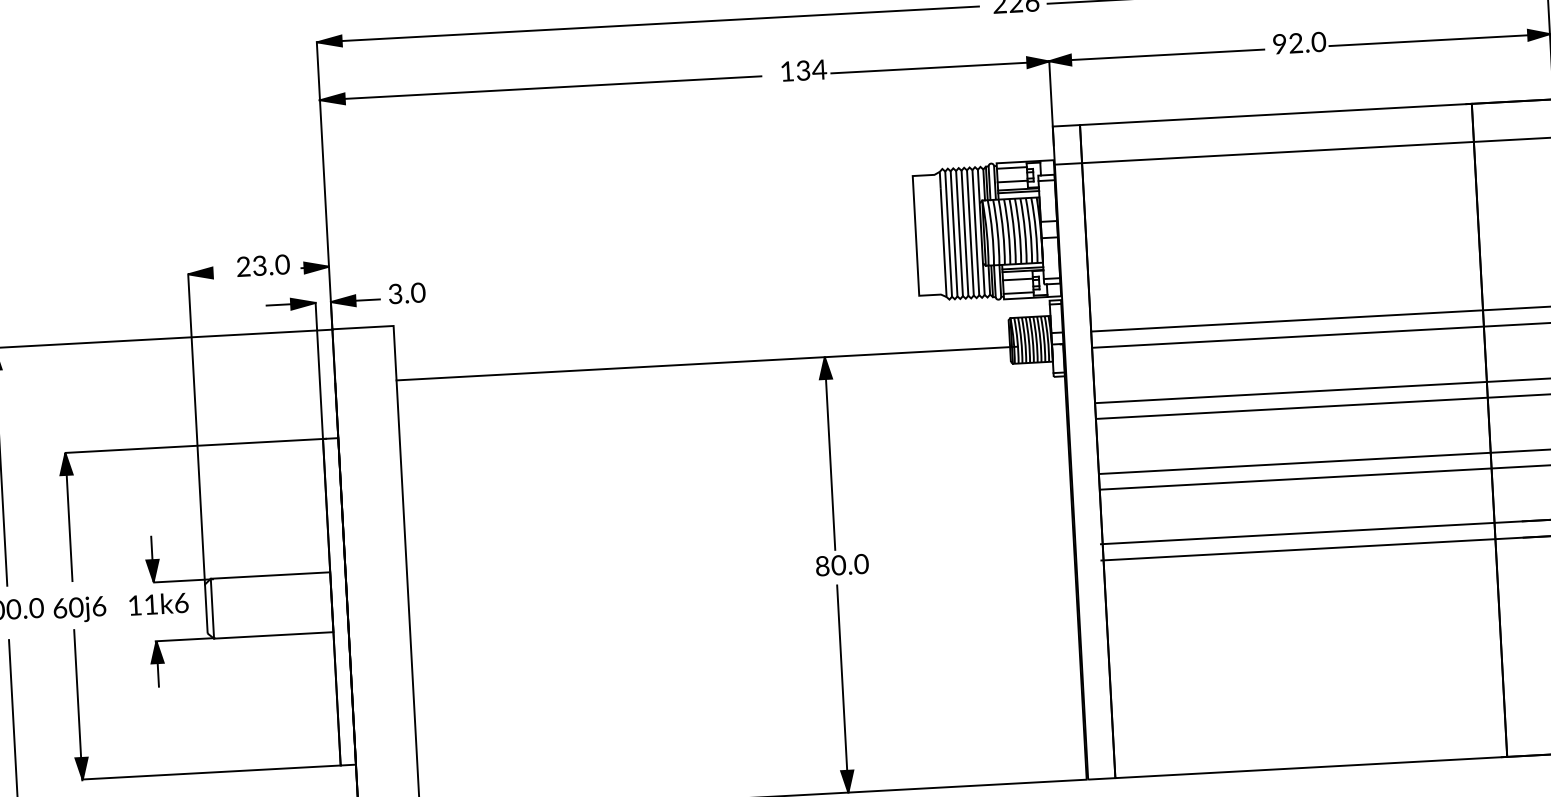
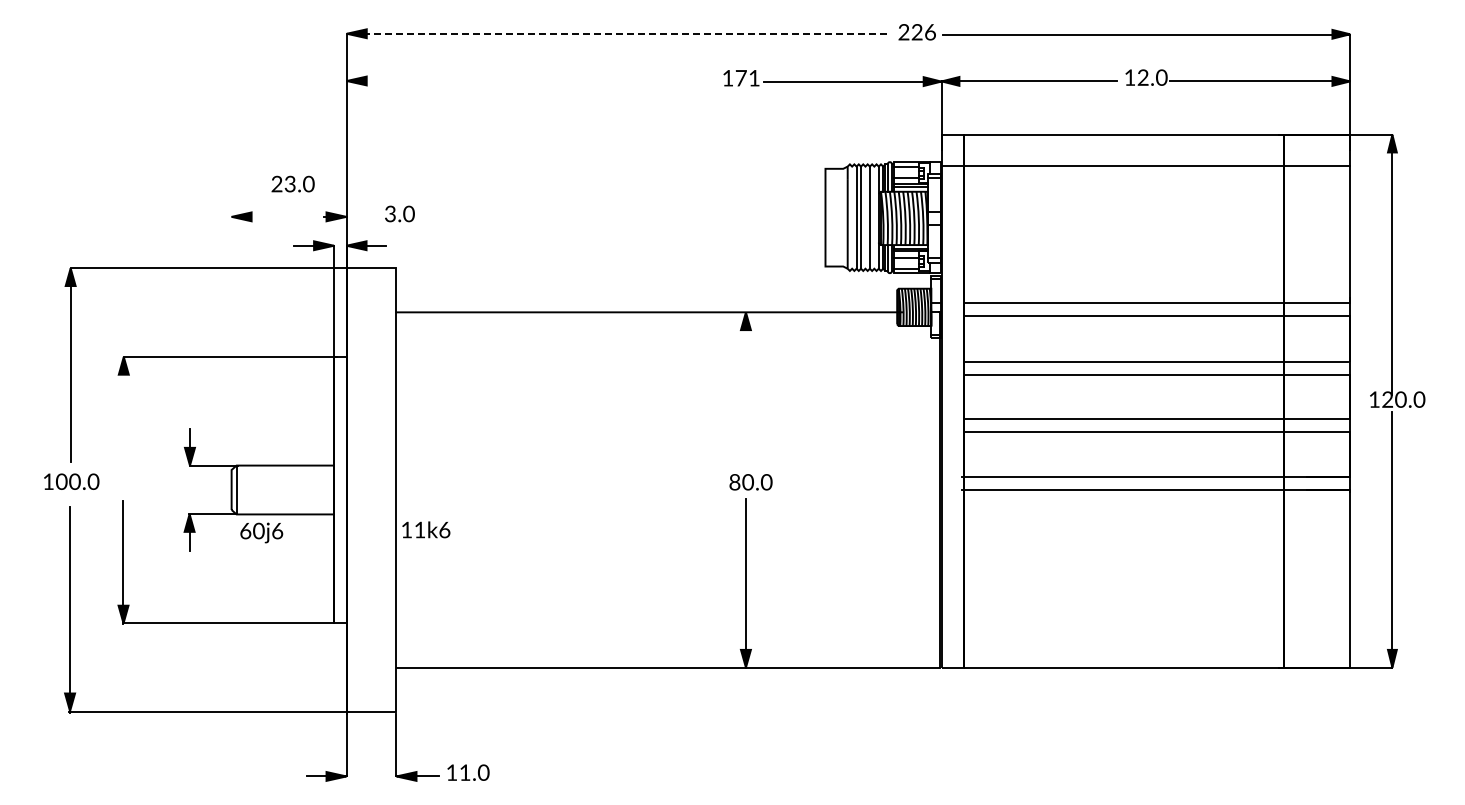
line: (647, 24) -> (616, 33), solid -> dashed
text: (1279, 43) -> (1129, 77), 92.0 -> 12.0
text: (811, 70) -> (747, 78), 134 -> 171
line: (540, 88) -> (526, 81), removed
line: (976, 232) -> (874, 217), removed
line: (949, 233) -> (852, 217), removed
line: (965, 233) -> (865, 217), removed
text: (262, 264) -> (292, 183), moved
text: (406, 292) -> (399, 213), moved
line: (196, 429) -> (231, 343), removed
line: (829, 452) -> (745, 390), removed
line: (68, 520) -> (123, 411), removed
text: (159, 603) -> (426, 529), moved
text: (79, 609) -> (261, 532), moved

